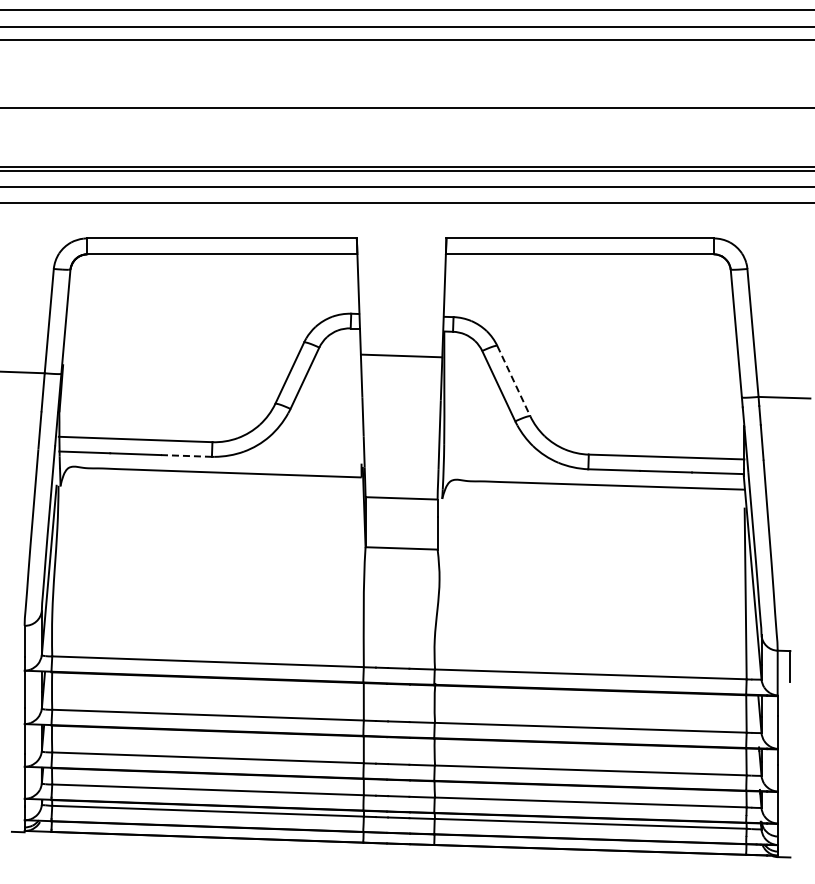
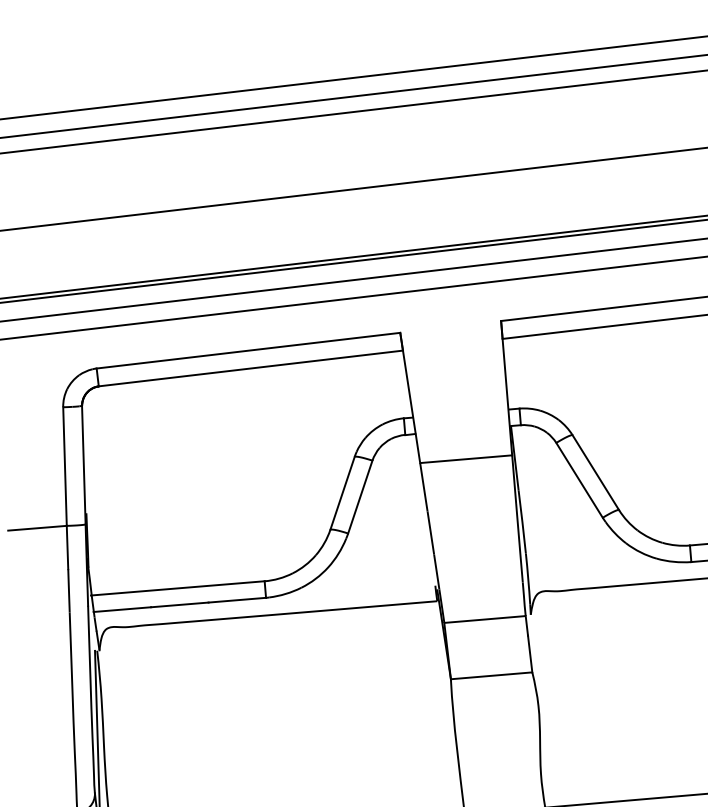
line: (513, 381) -> (595, 473), dashed -> solid
line: (186, 455) -> (237, 599), dashed -> solid

